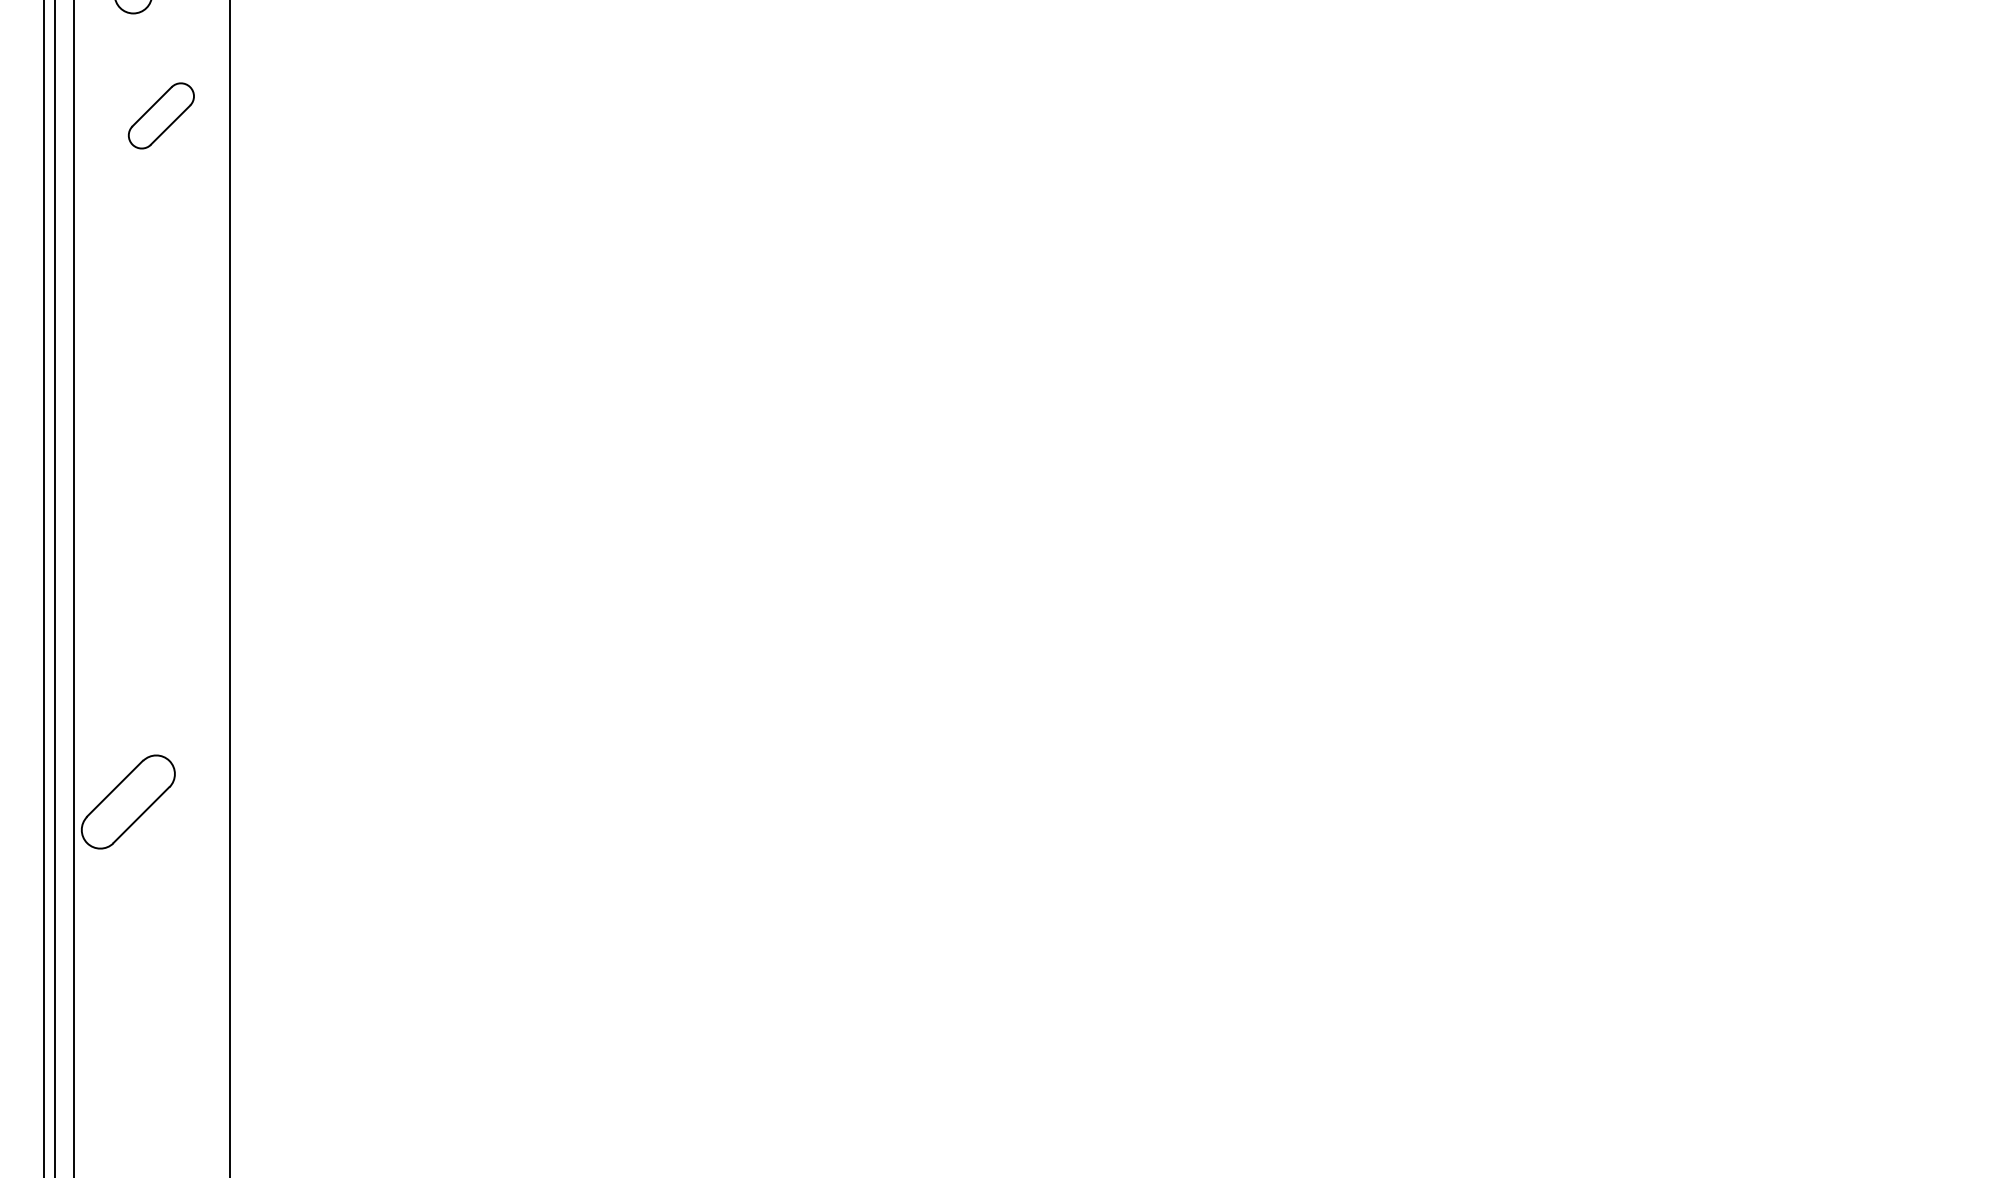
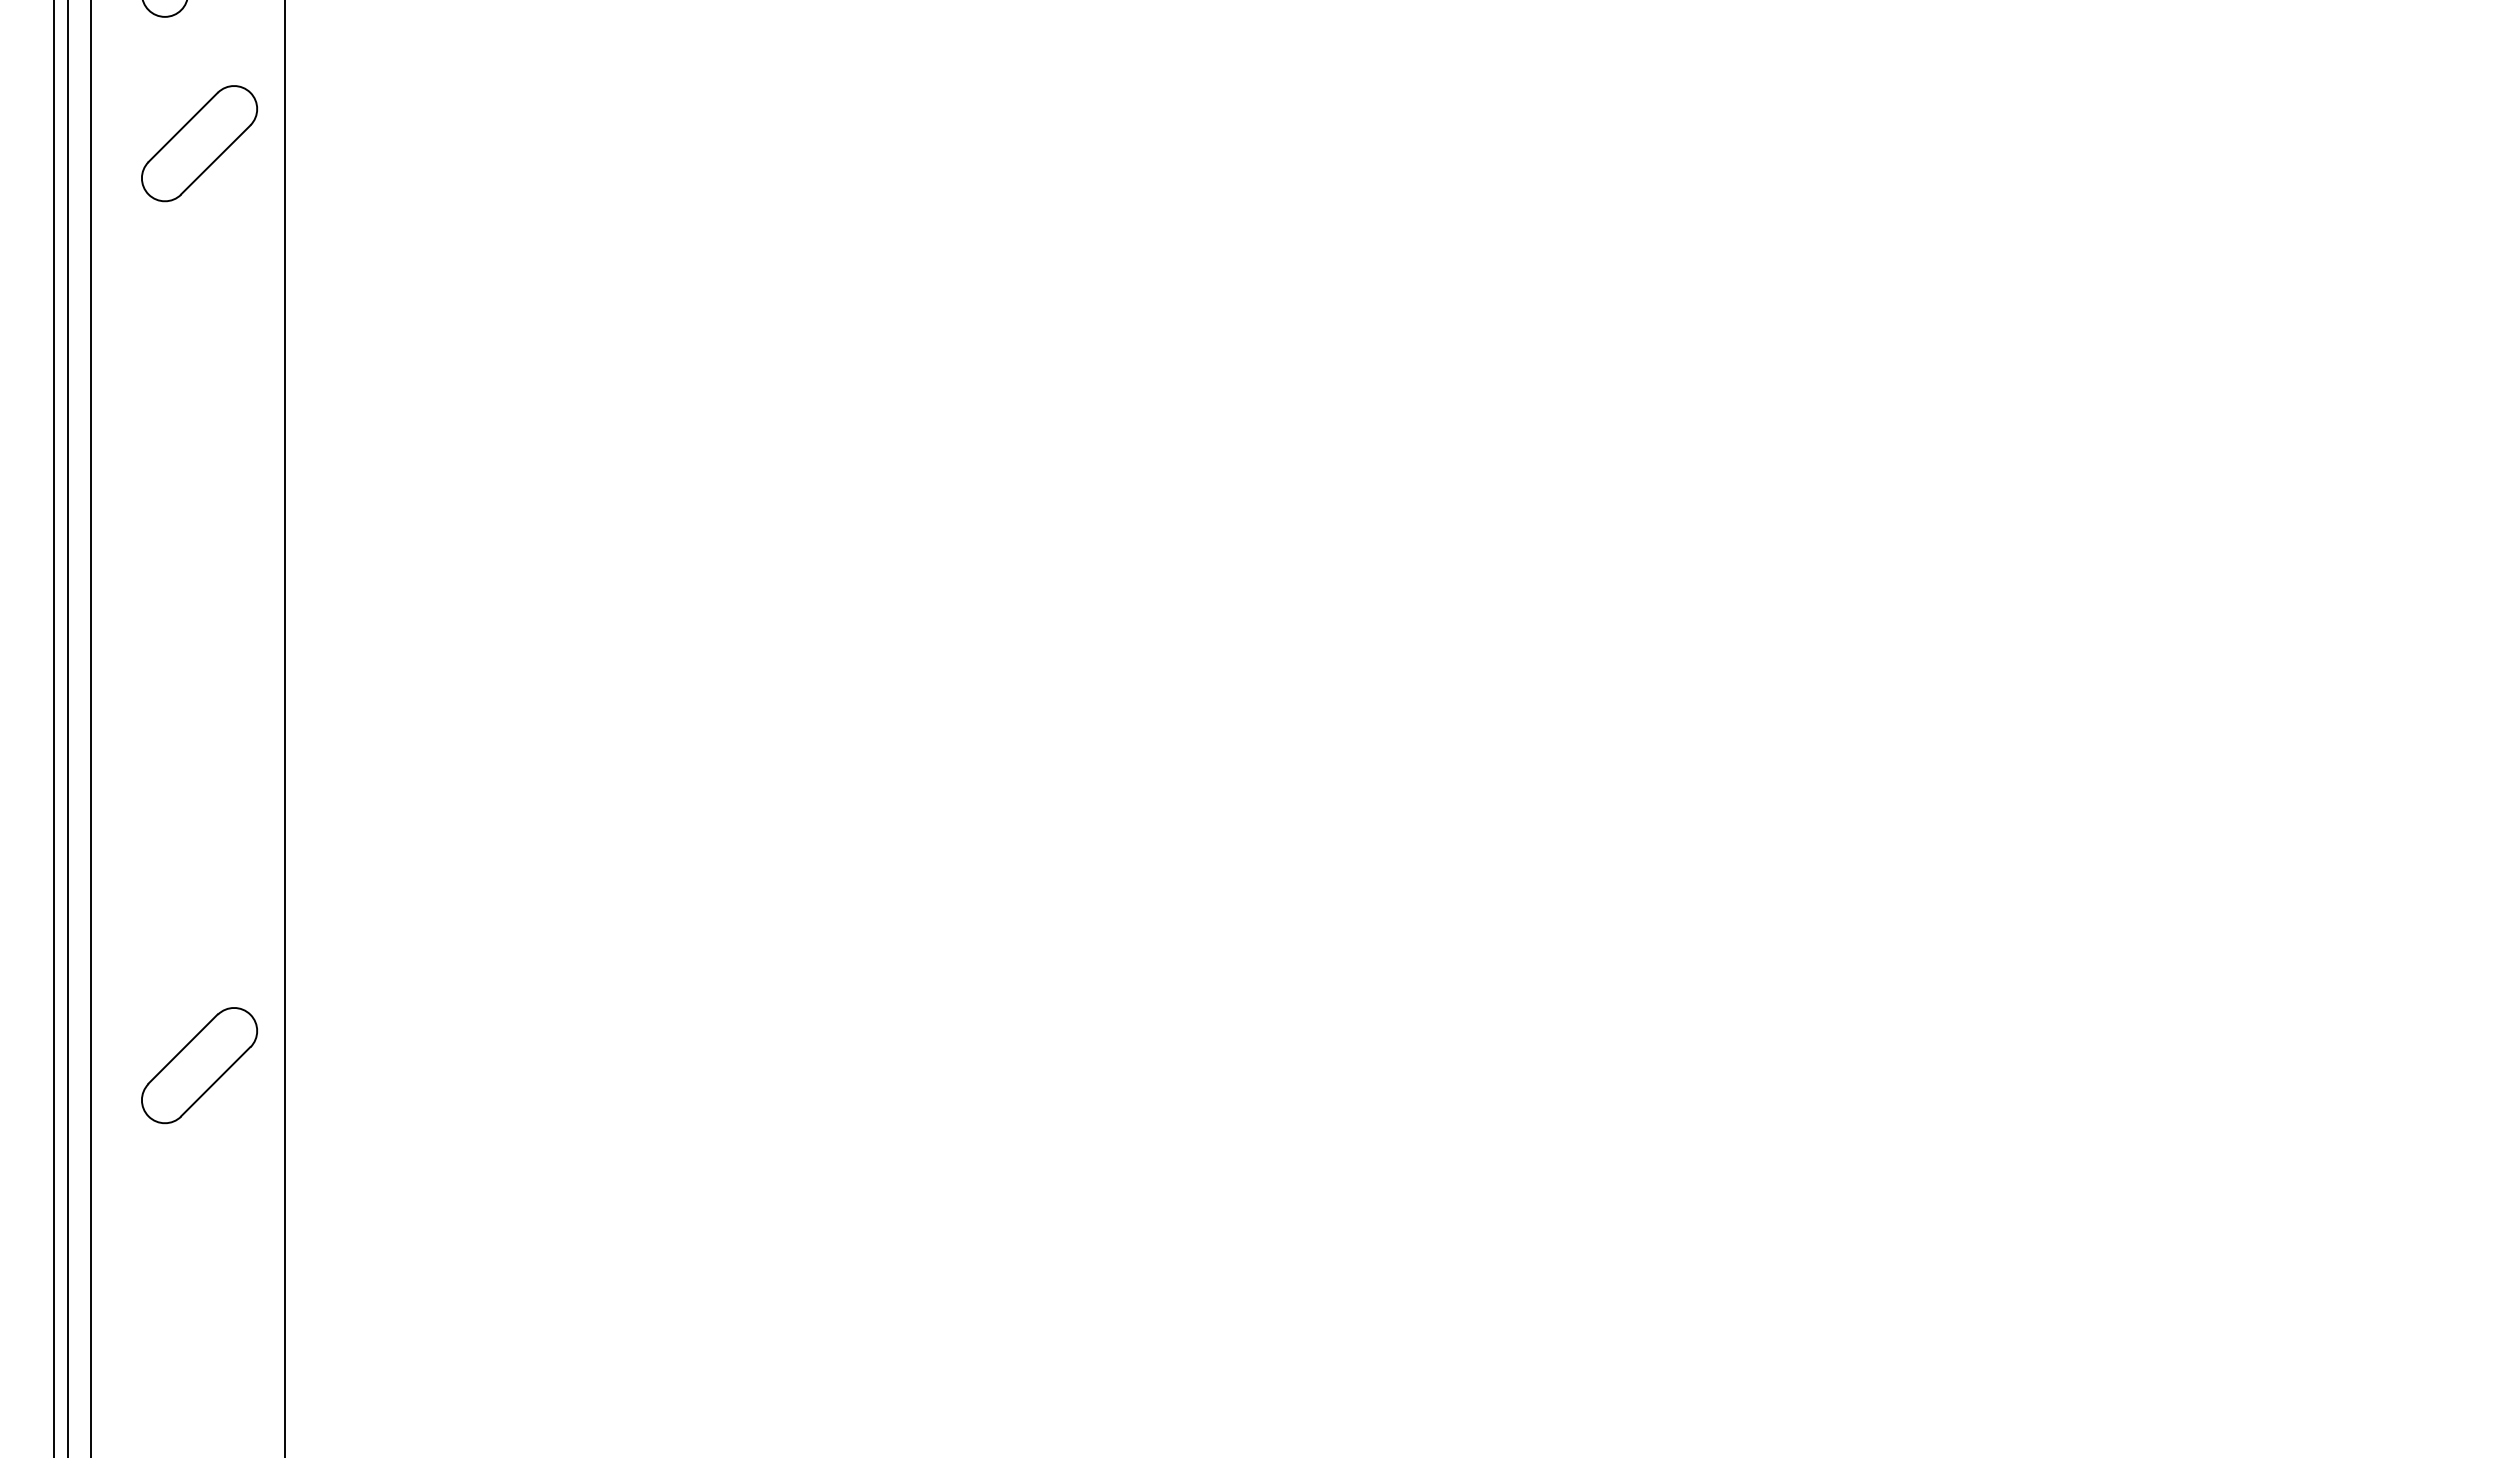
part: (161, 115) -> (199, 143), size x1.43
part: (128, 801) -> (199, 1064), moved

